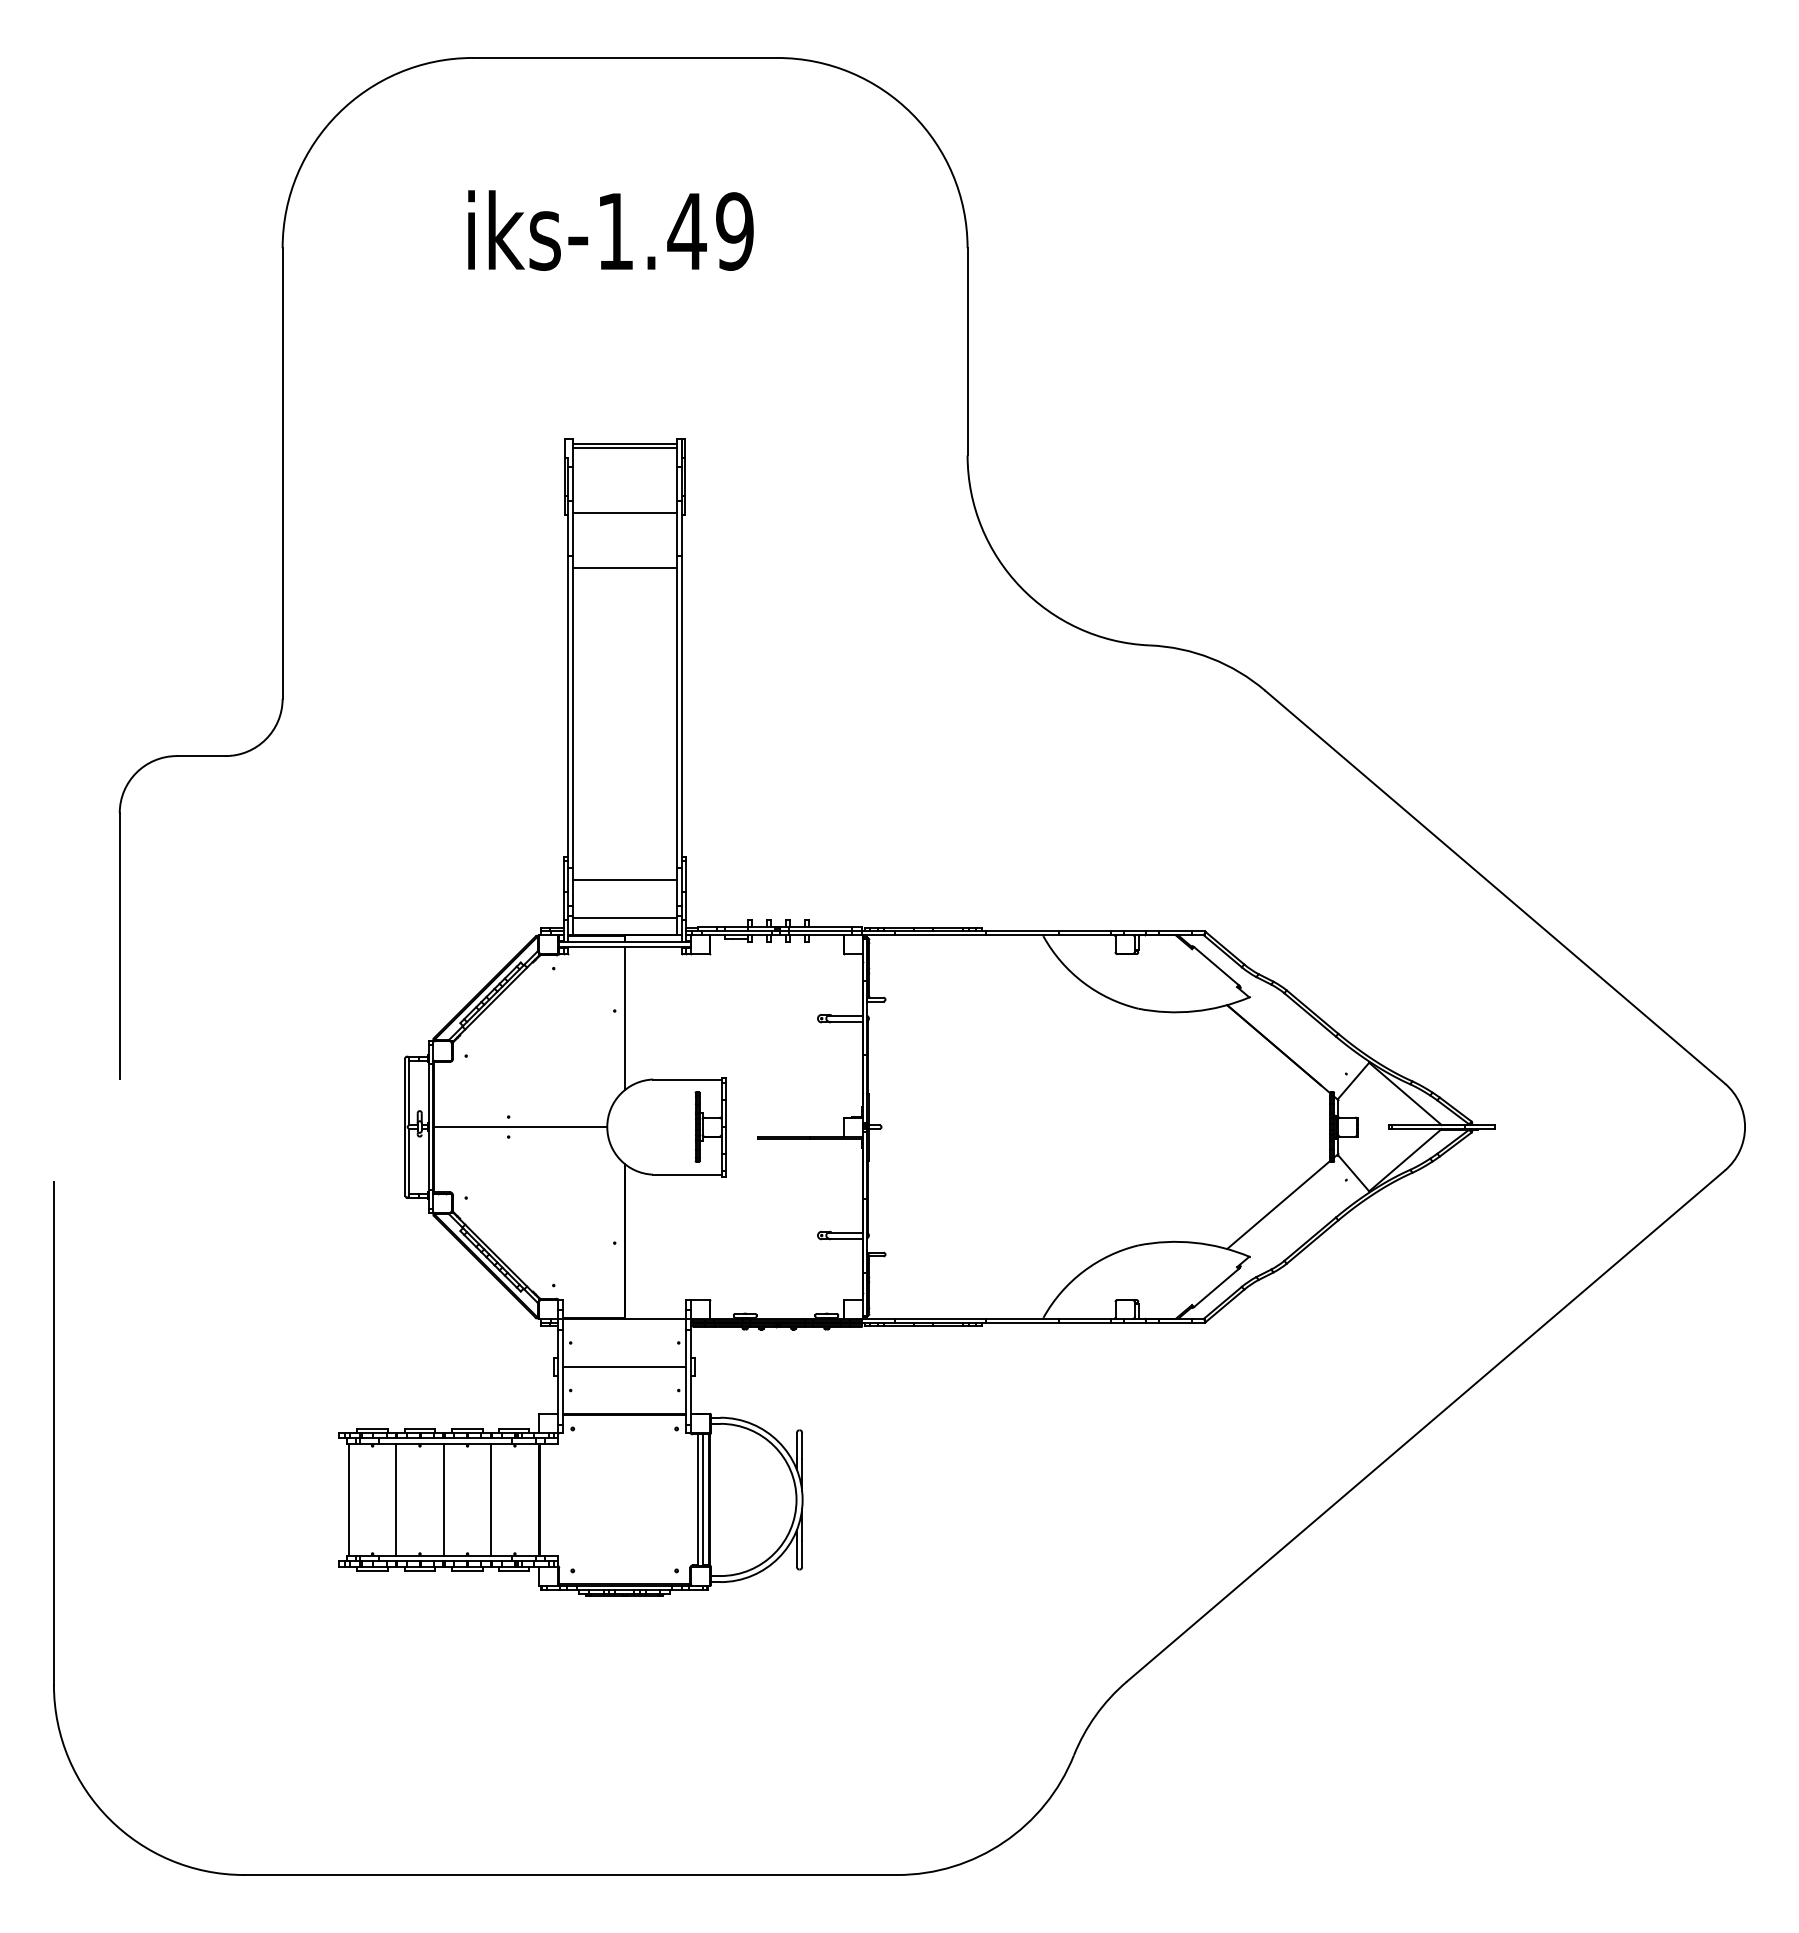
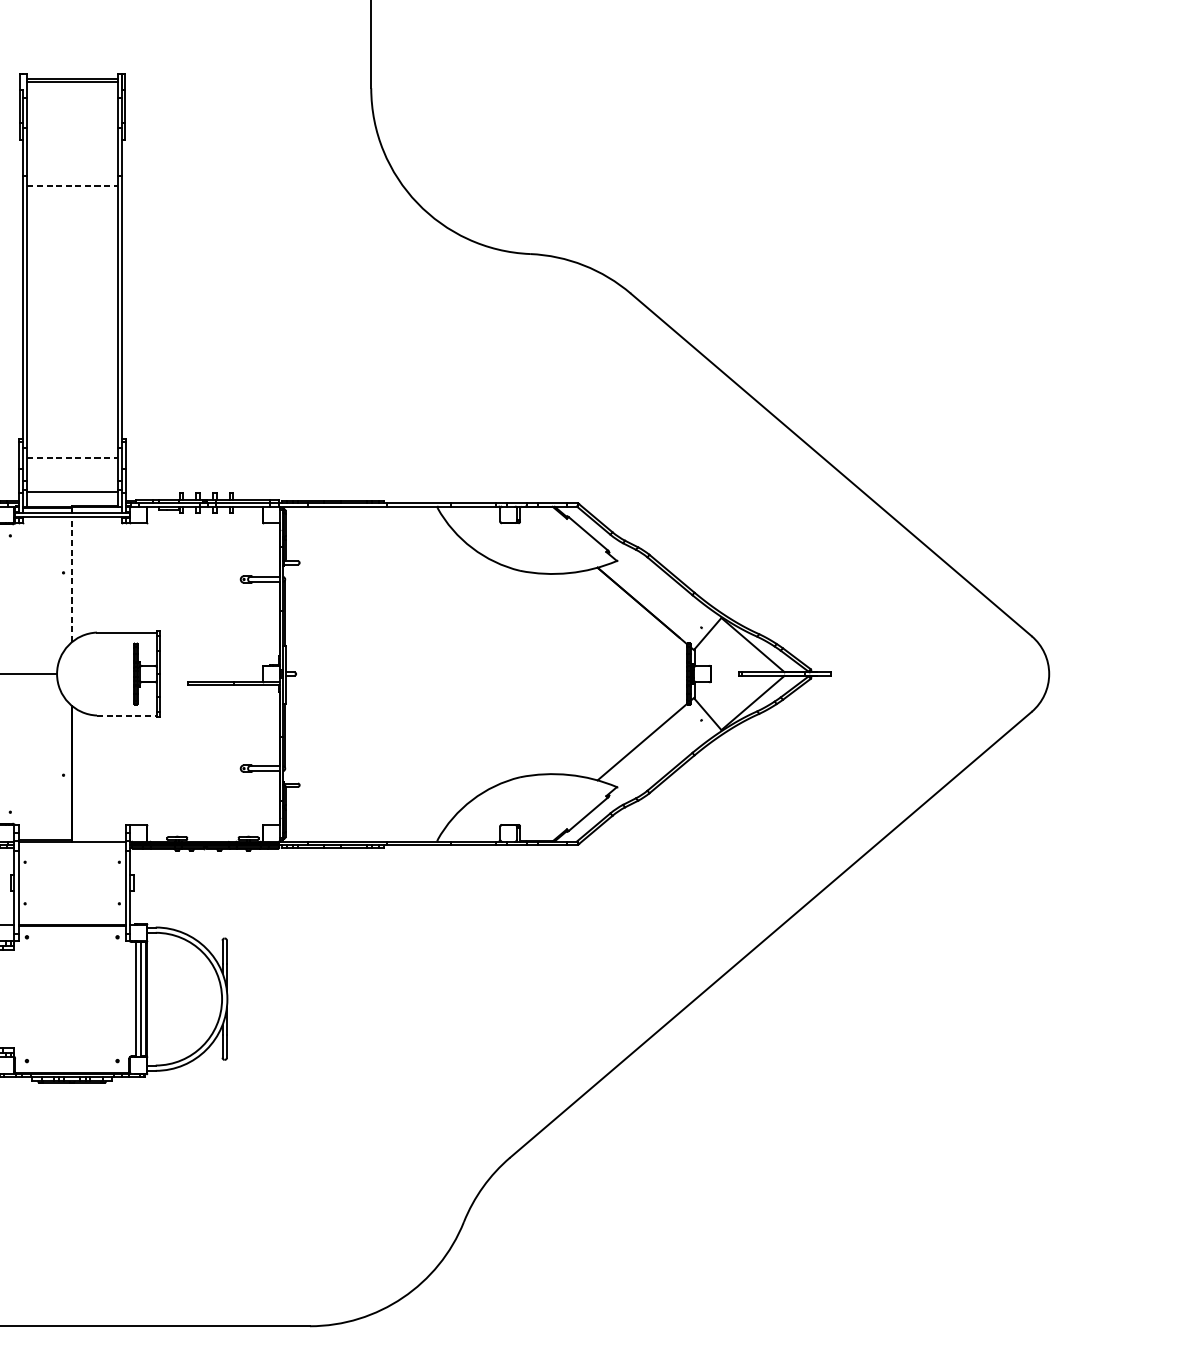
line: (625, 513) -> (72, 139), removed
line: (625, 567) -> (72, 186), solid -> dashed
line: (625, 879) -> (72, 458), solid -> dashed
line: (624, 1018) -> (72, 579), solid -> dashed
line: (687, 1174) -> (127, 715), solid -> dashed
line: (624, 1366) -> (72, 882), removed

